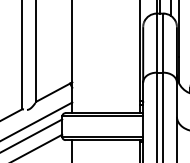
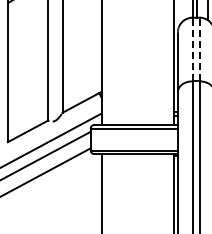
line: (156, 43) -> (192, 49), solid -> dashed
line: (163, 43) -> (199, 49), solid -> dashed

